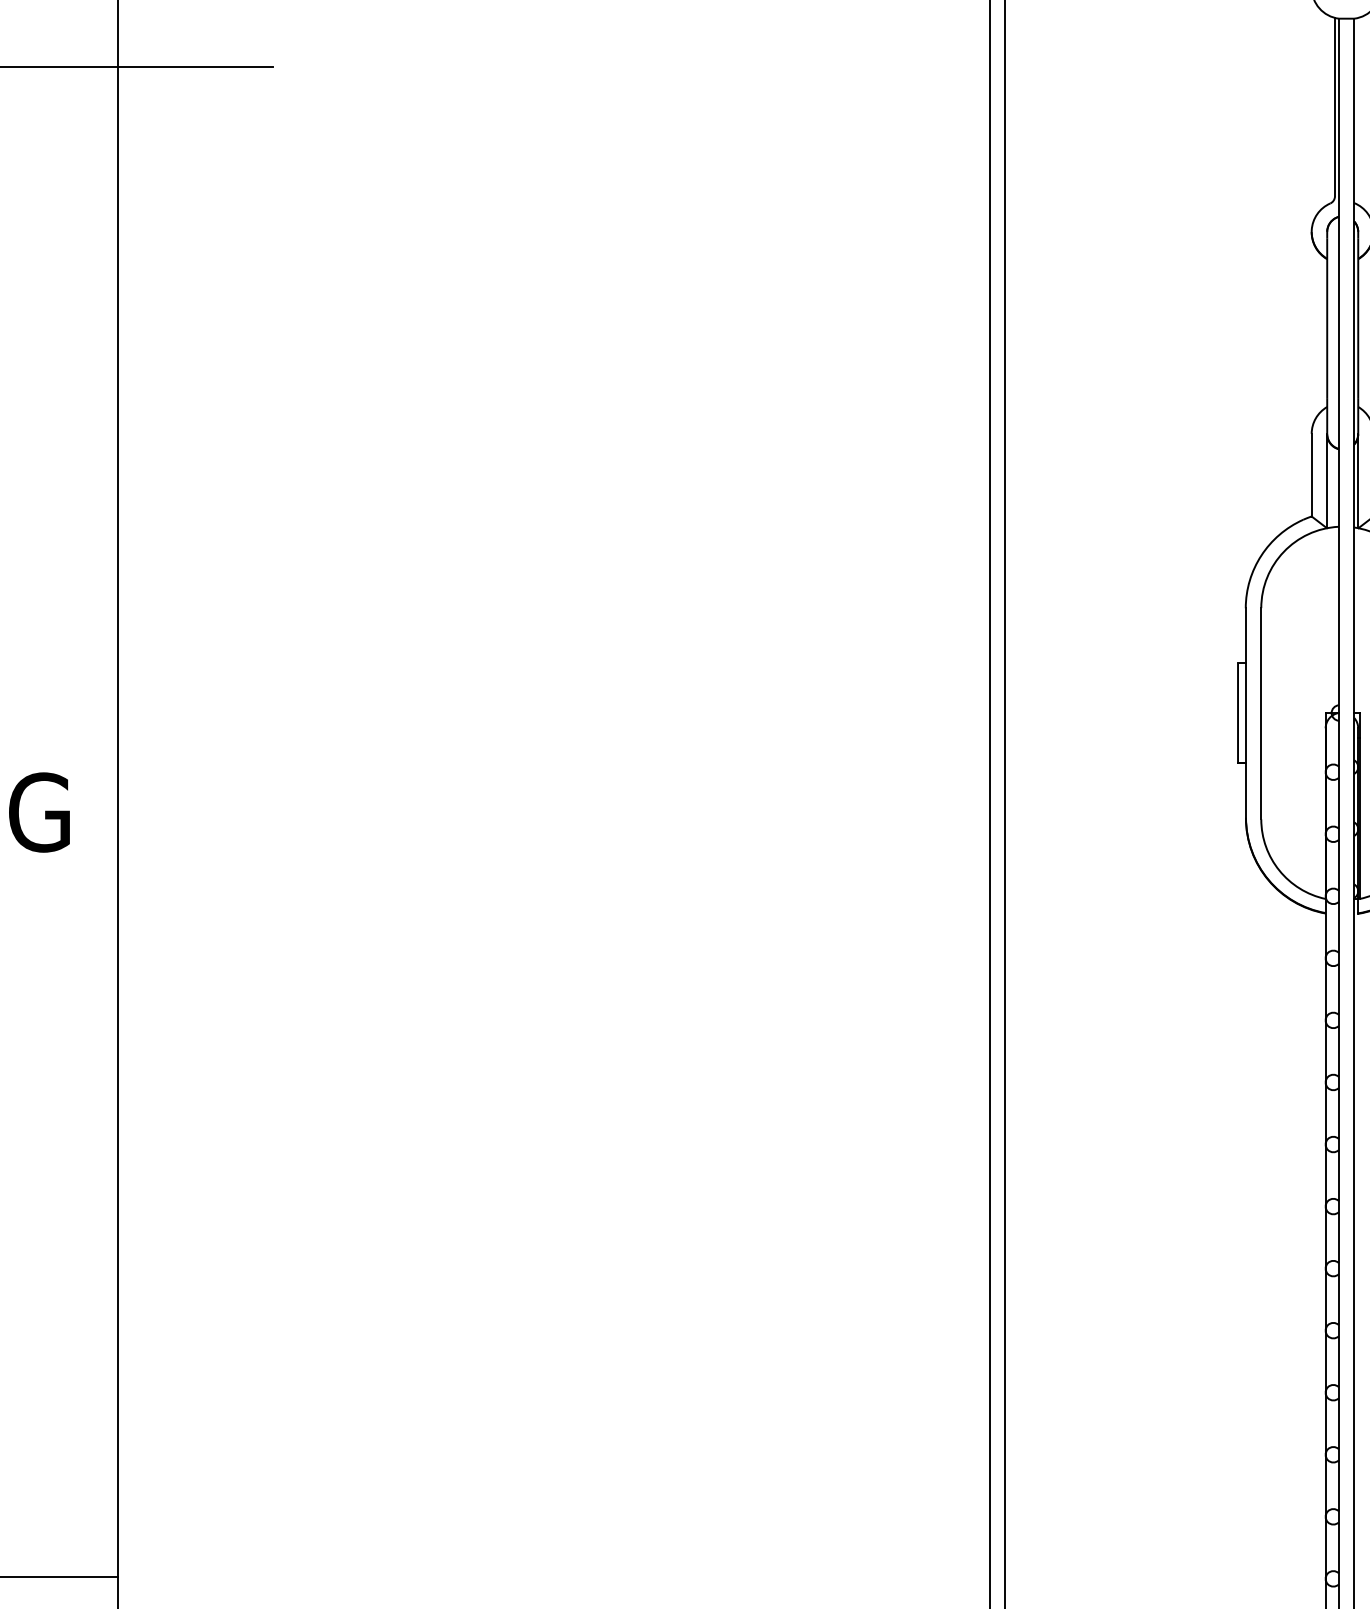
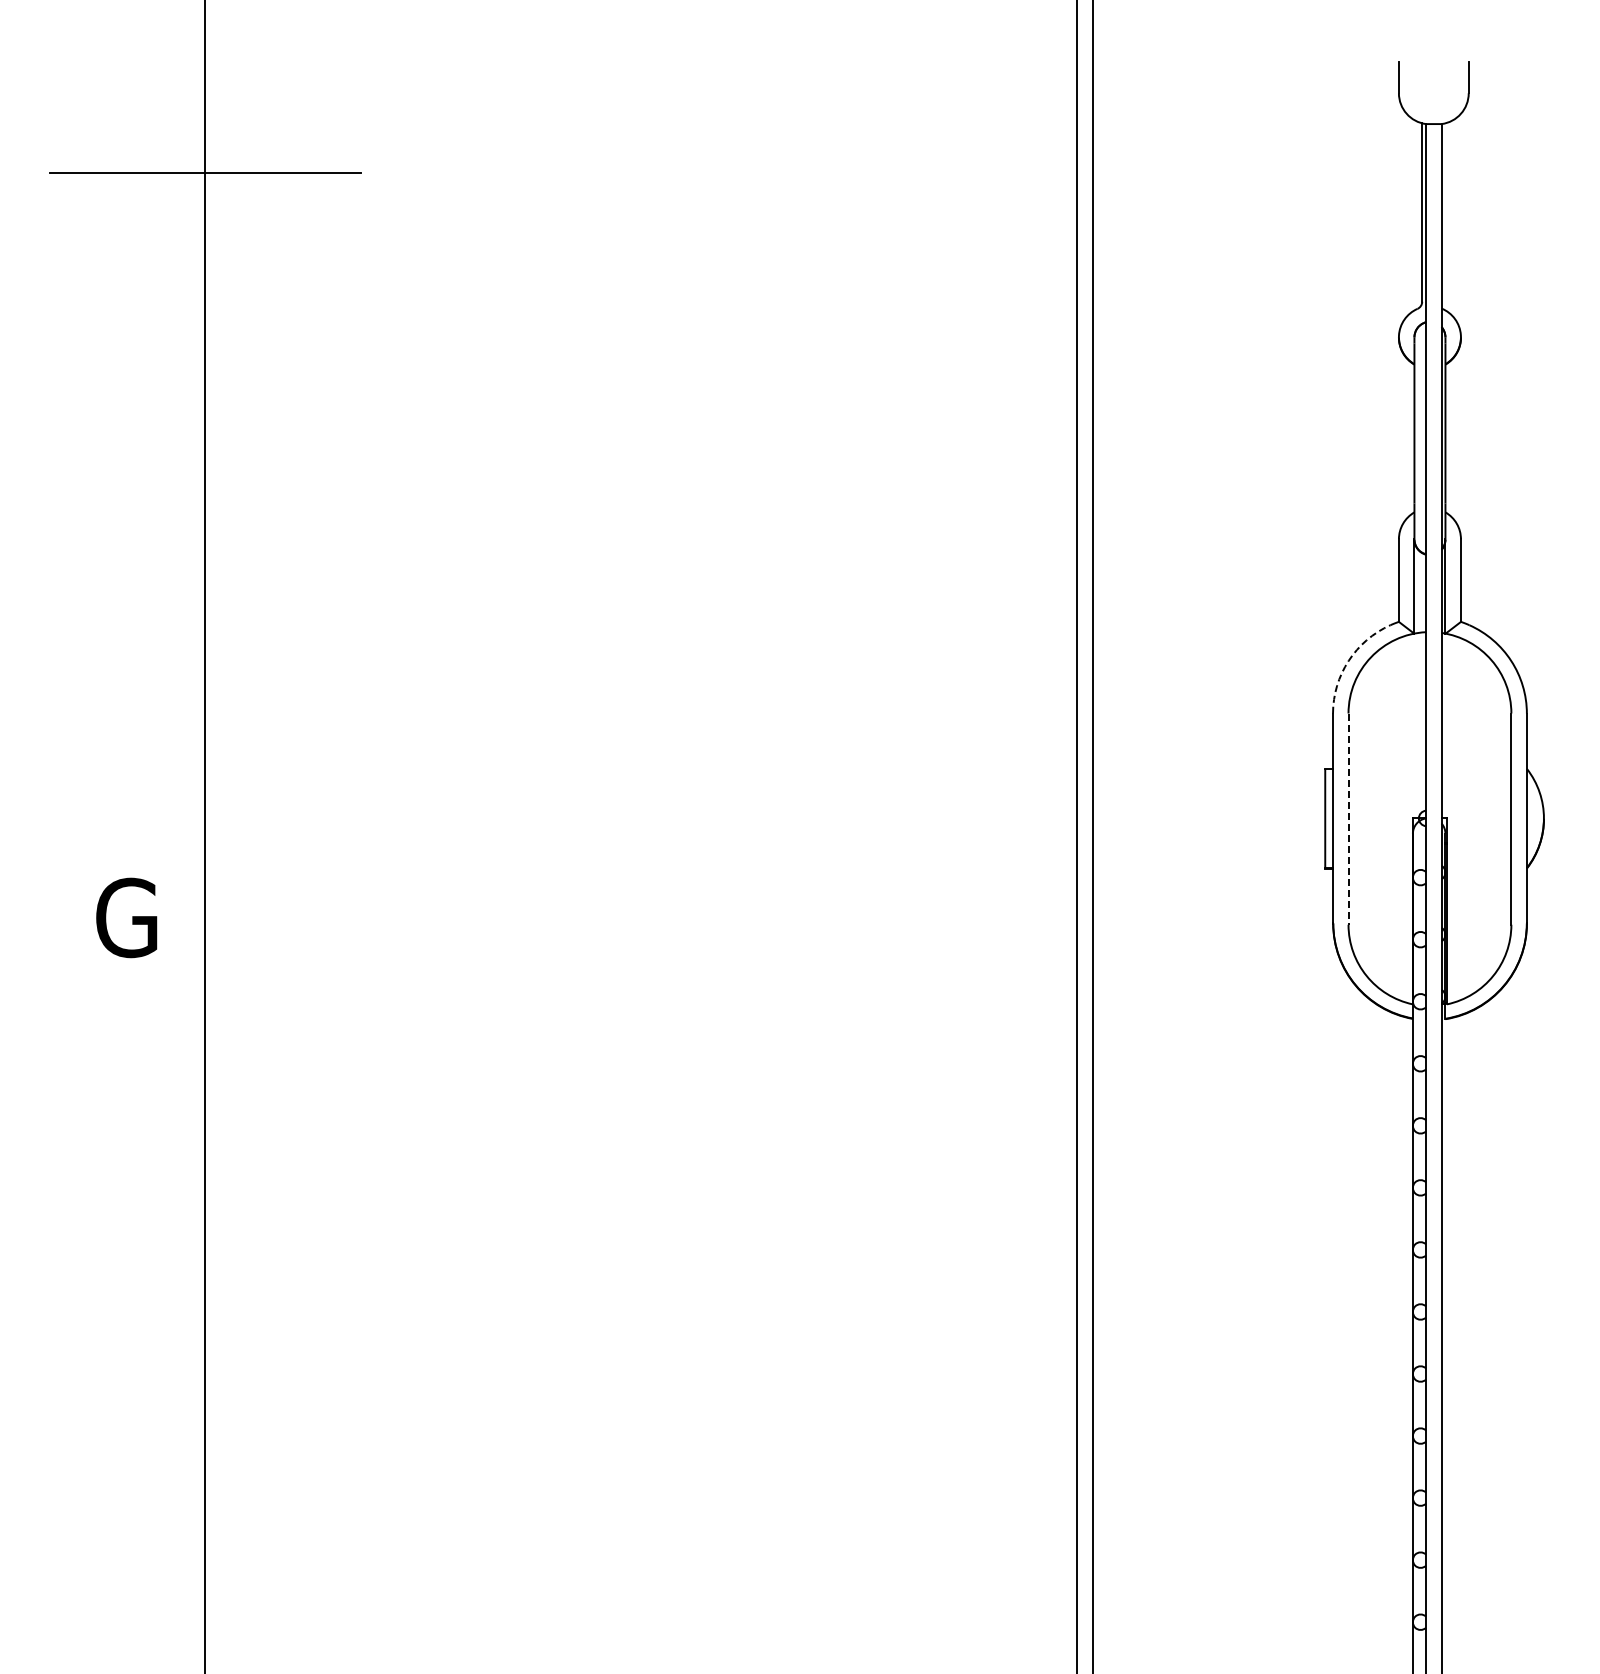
arc: (1261, 555) -> (1348, 660), solid -> dashed
line: (1261, 714) -> (1348, 819), solid -> dashed

